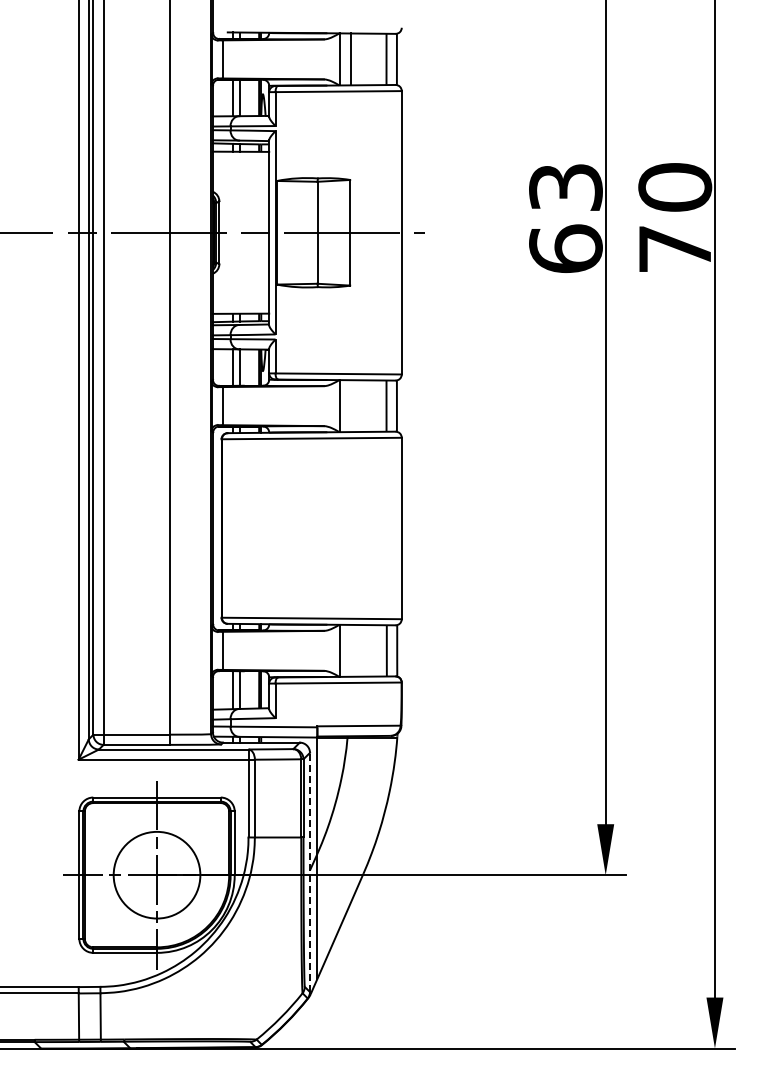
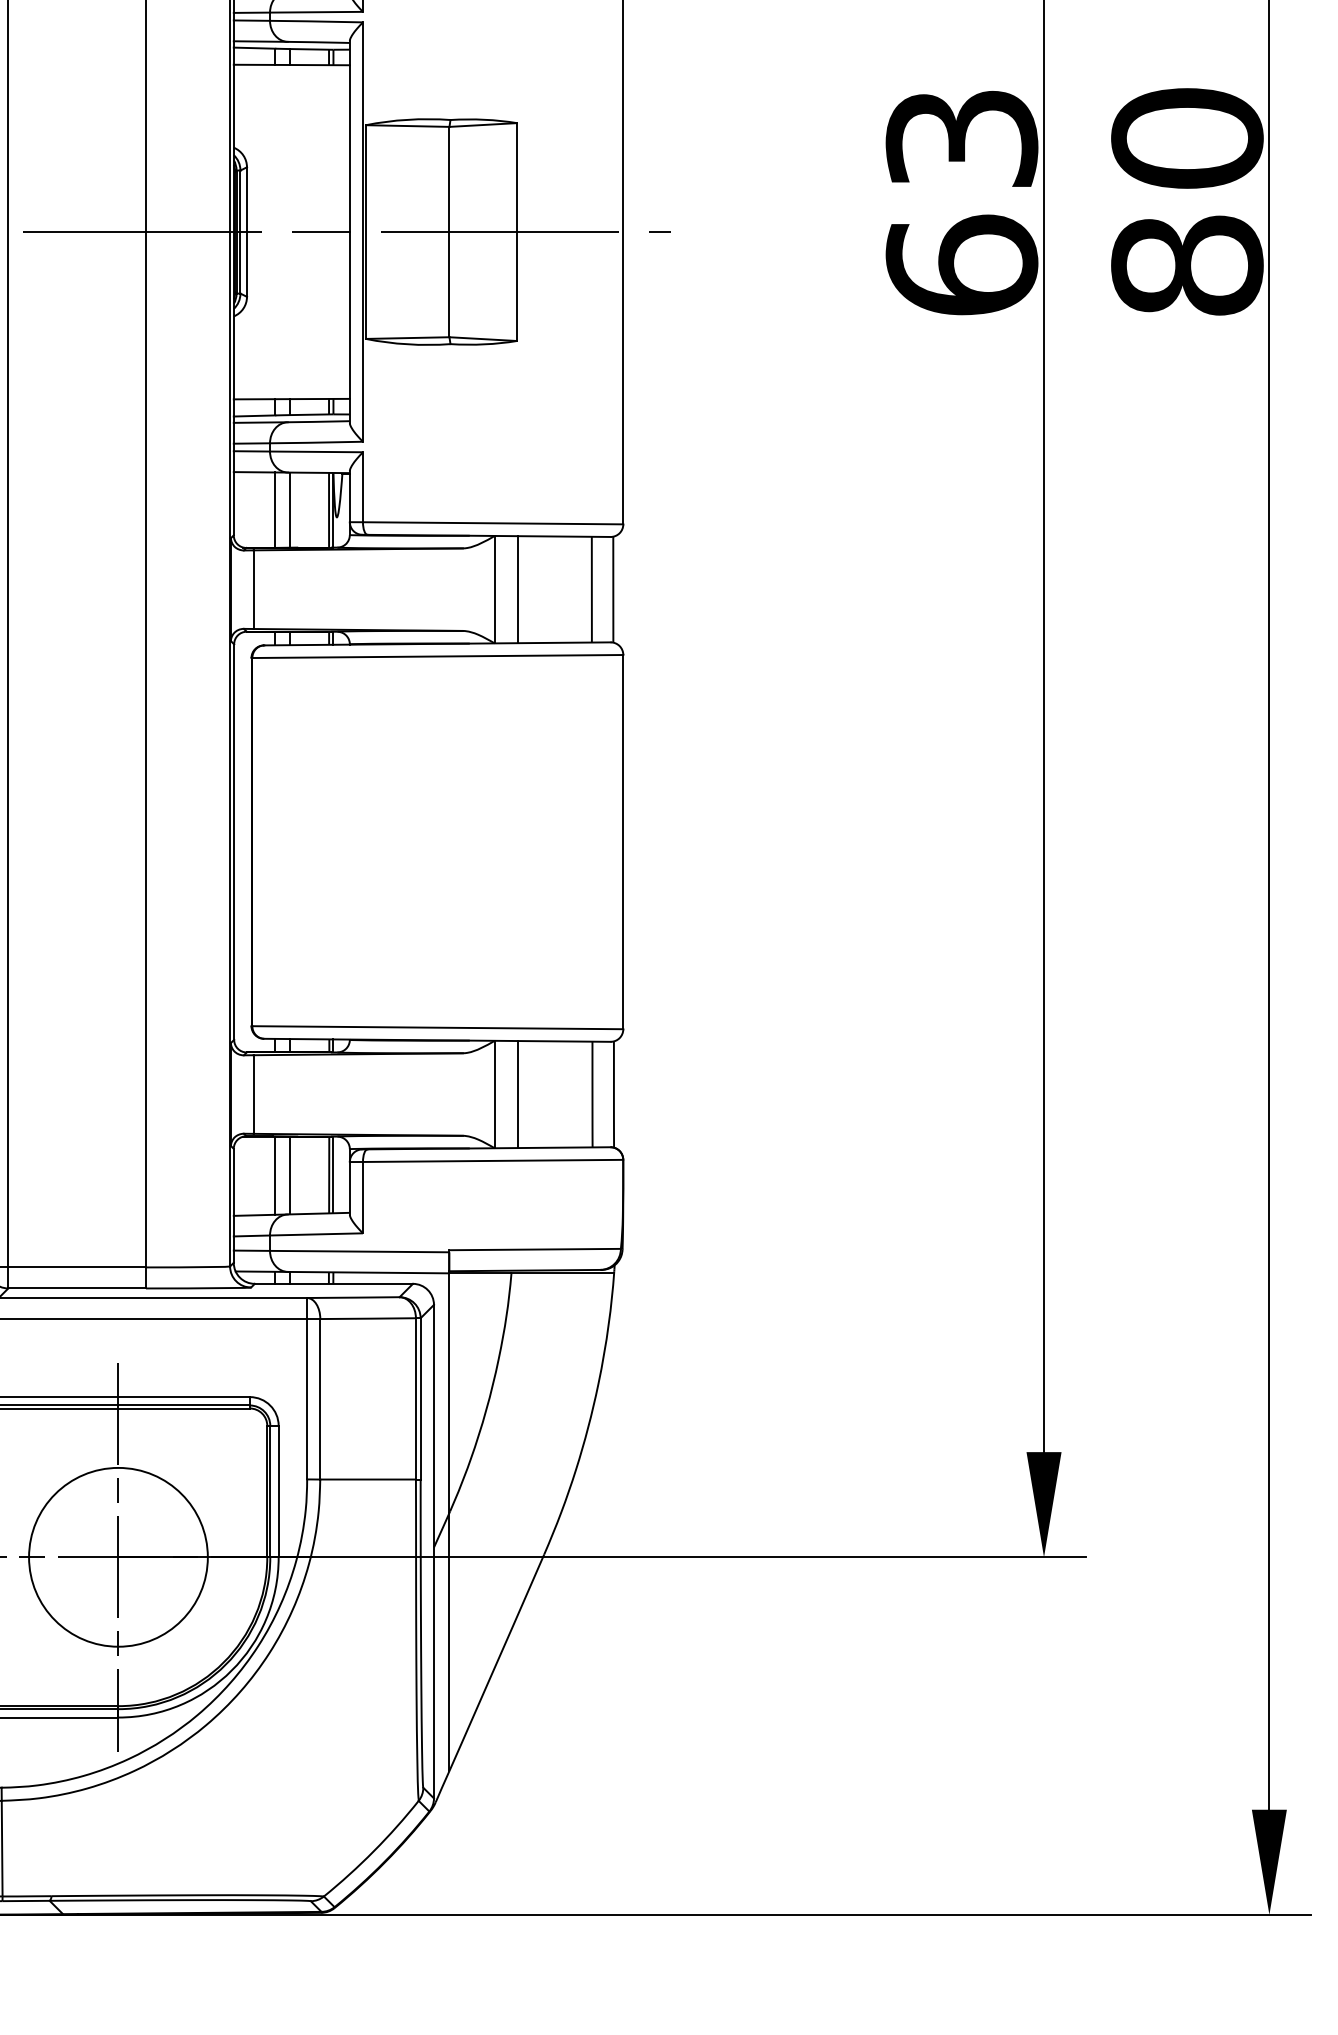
text: (675, 248) -> (1187, 264), 70 -> 80
line: (350, 406) -> (517, 590), added
line: (350, 650) -> (517, 1093), added
line: (310, 872) -> (435, 1551), dashed -> solid

